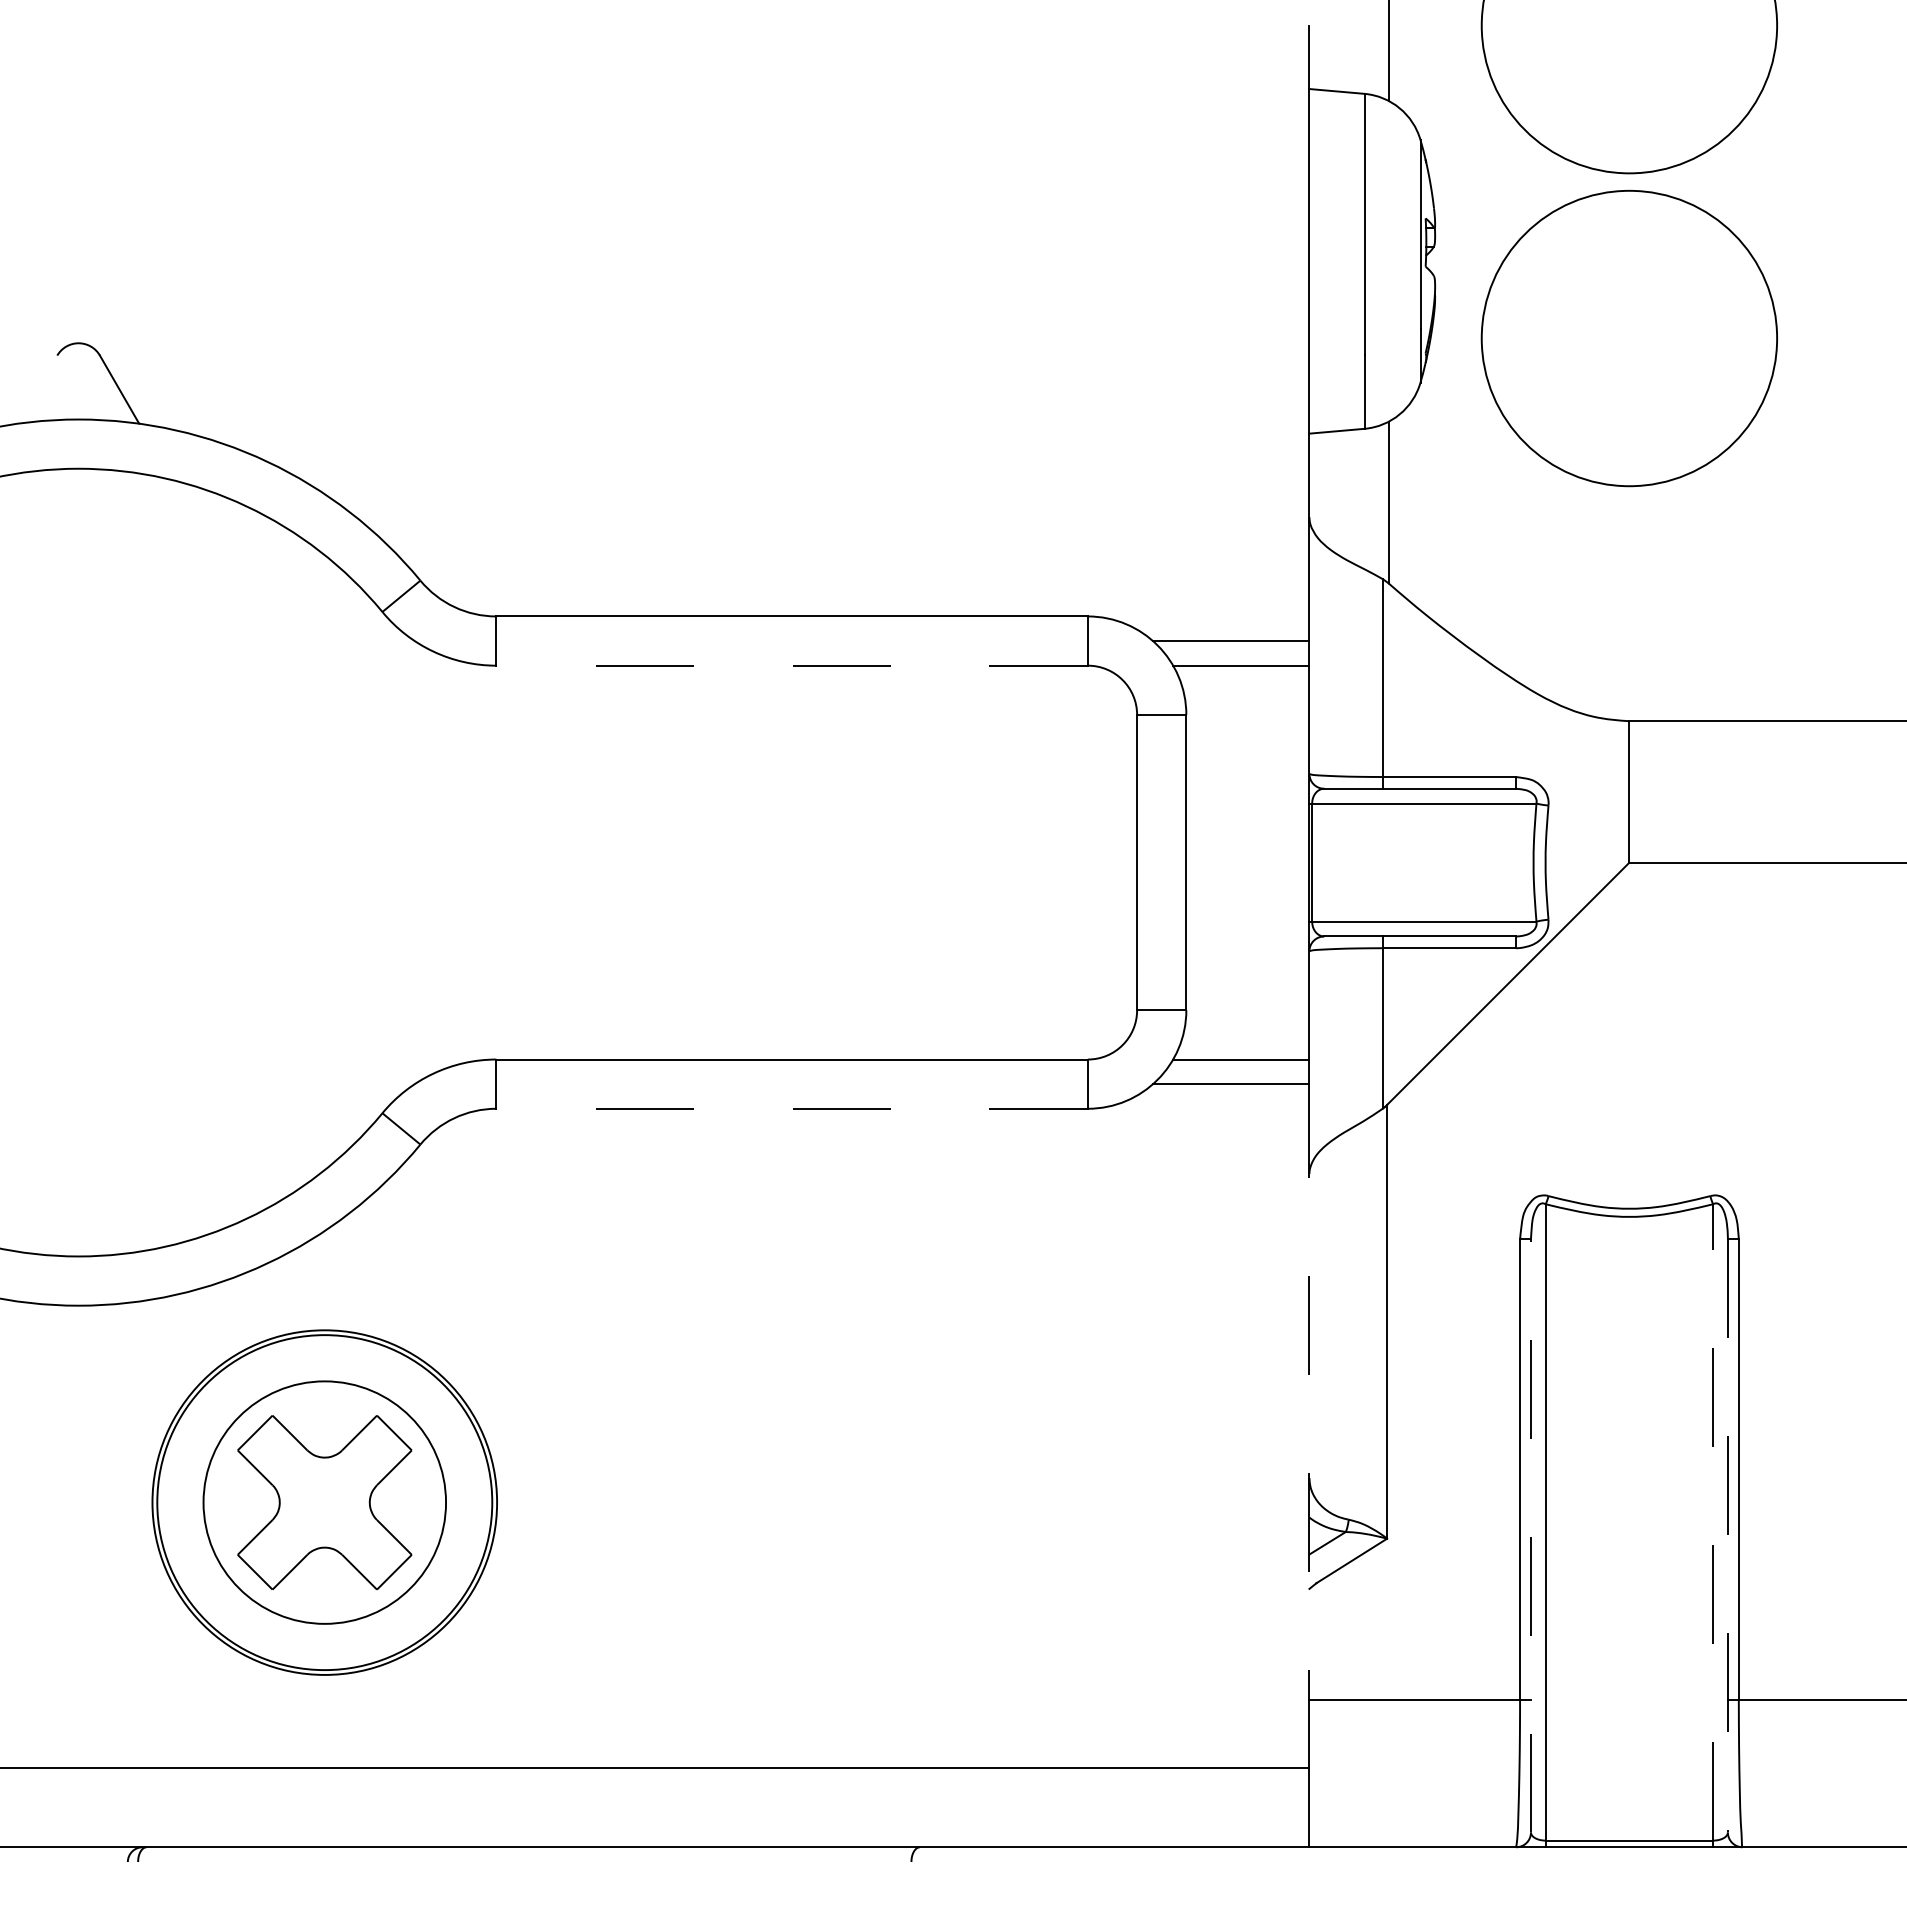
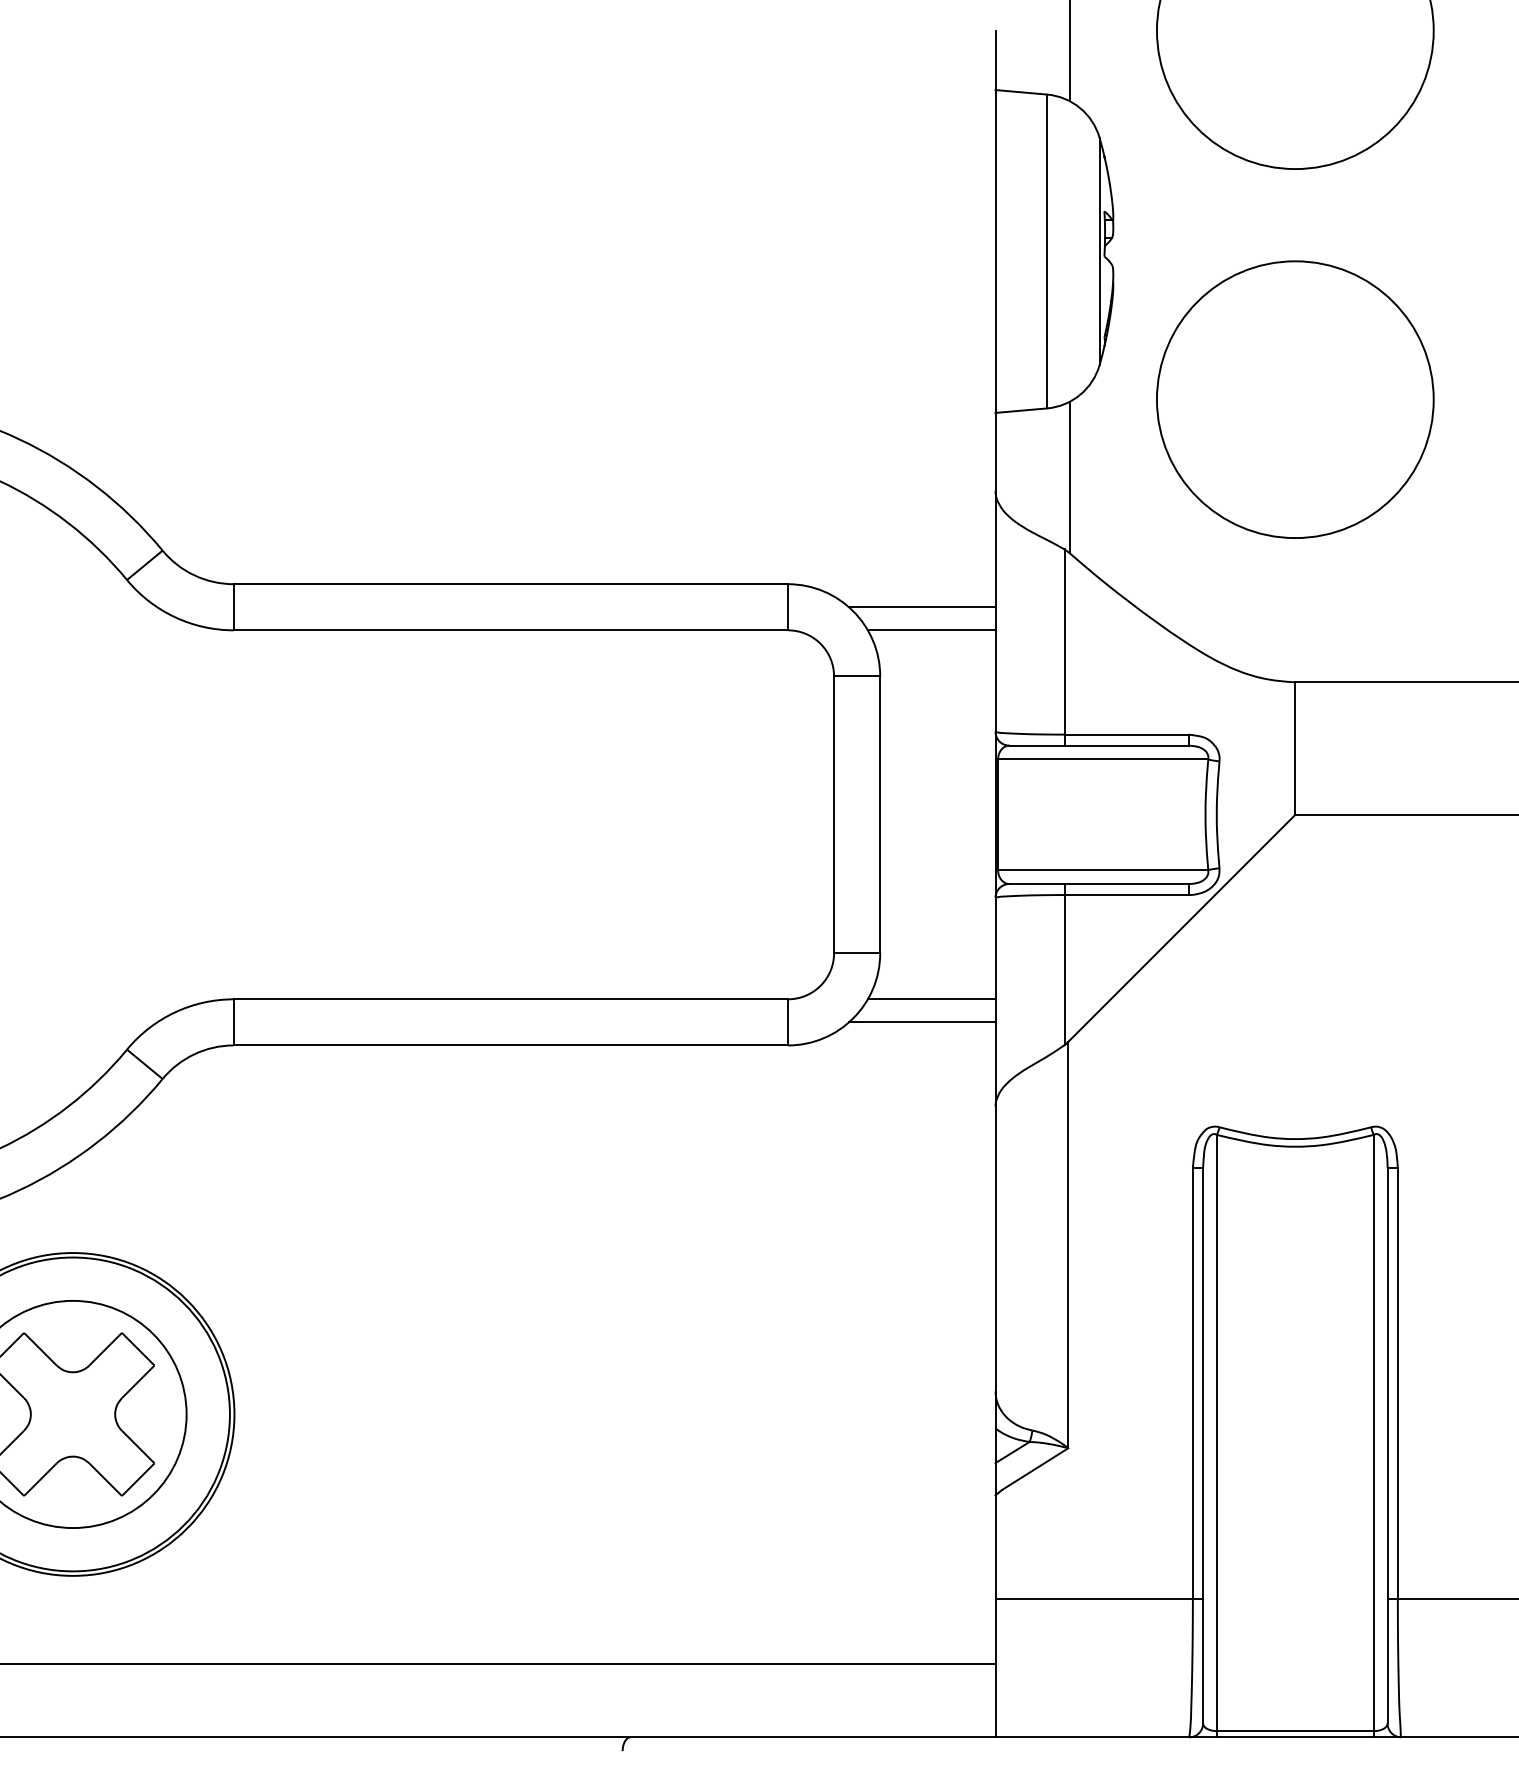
circle: (1628, 338) -> (1294, 399), moved
line: (792, 665) -> (511, 630), dashed -> solid
line: (792, 1108) -> (511, 1045), dashed -> solid
line: (1309, 1425) -> (995, 1342), dashed -> solid
line: (1713, 1521) -> (1374, 1432), dashed -> solid
line: (1530, 1535) -> (1202, 1445), dashed -> solid
line: (1727, 1535) -> (1387, 1445), dashed -> solid

